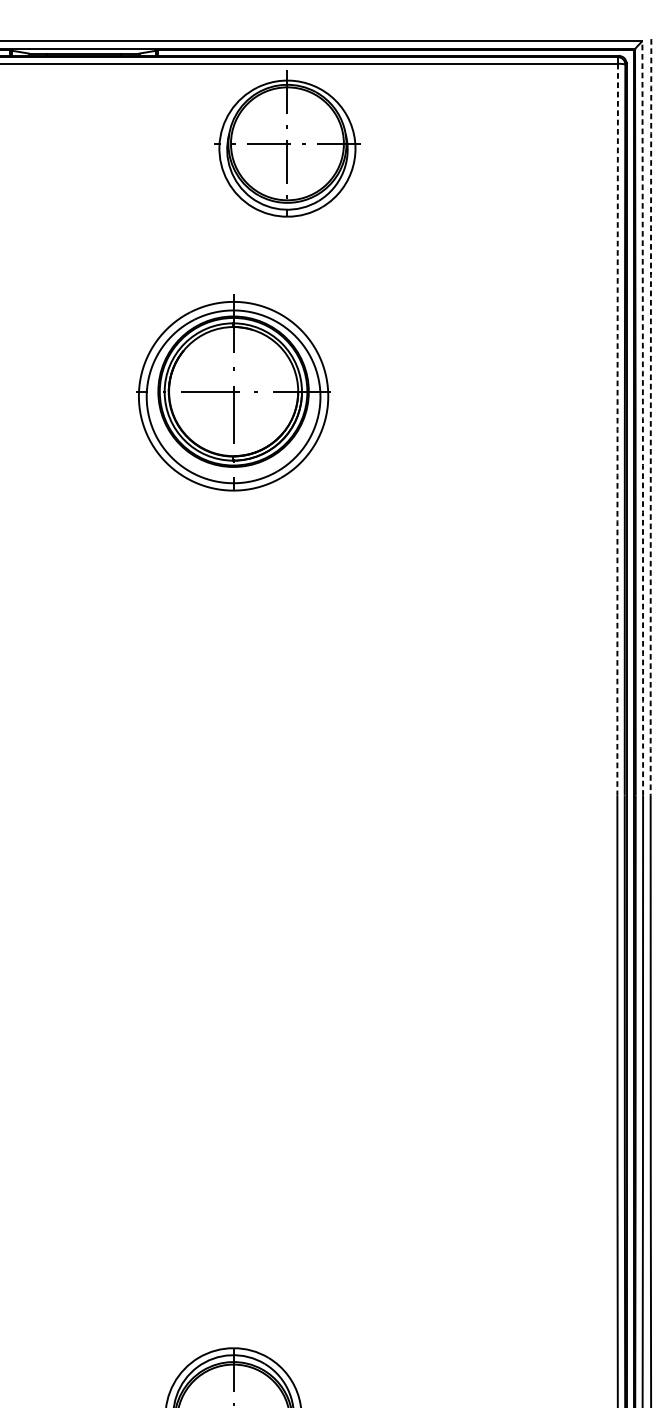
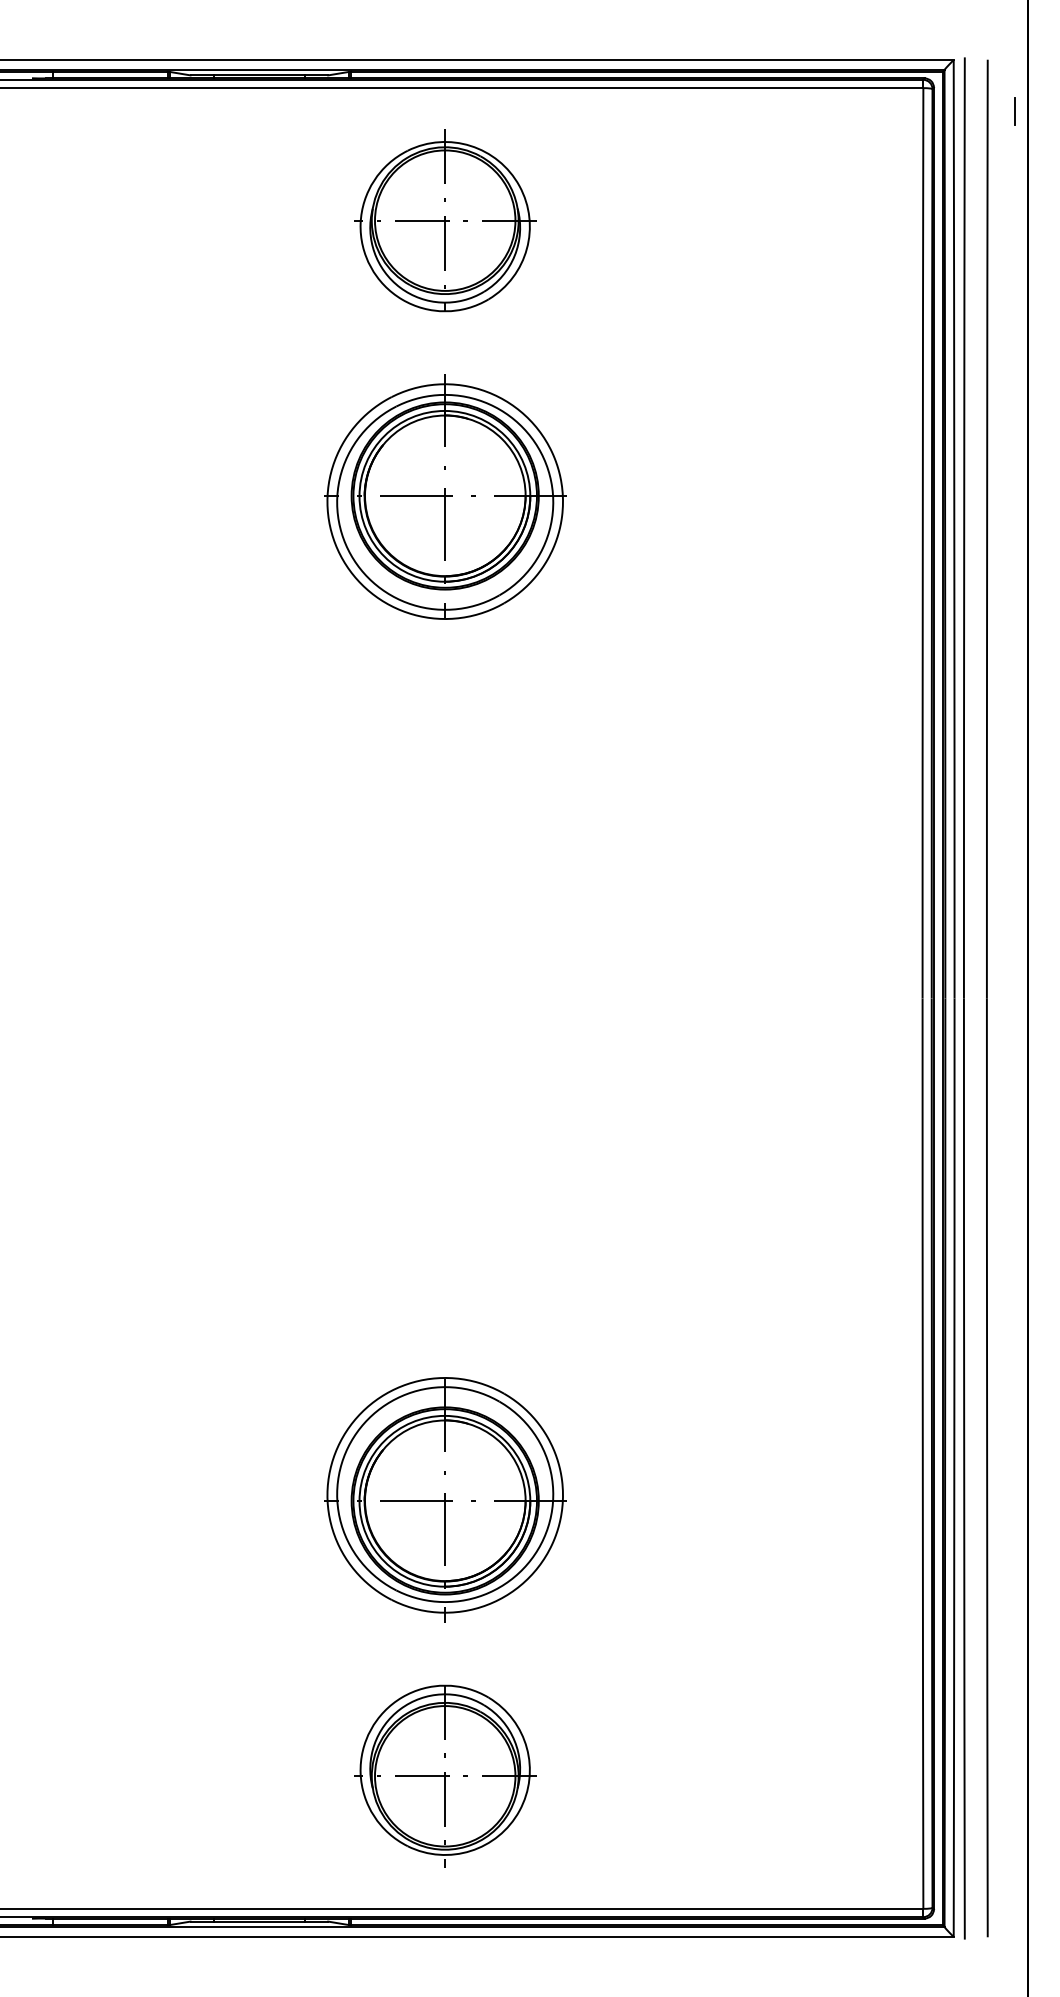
part: (287, 143) -> (445, 220), moved
arc: (651, 417) -> (964, 527), dashed -> solid
arc: (643, 418) -> (954, 529), dashed -> solid
arc: (617, 429) -> (922, 543), dashed -> solid
part: (233, 1198) -> (445, 1499), added

